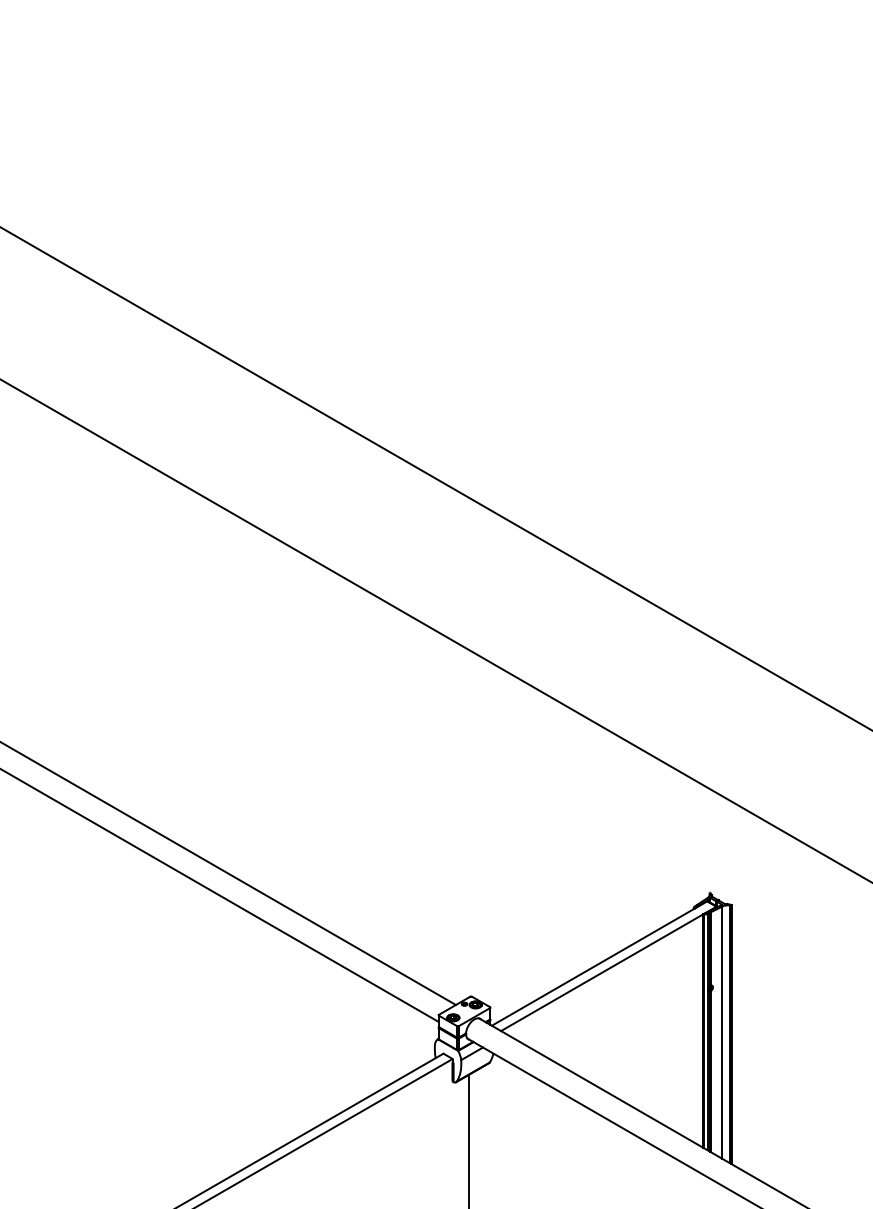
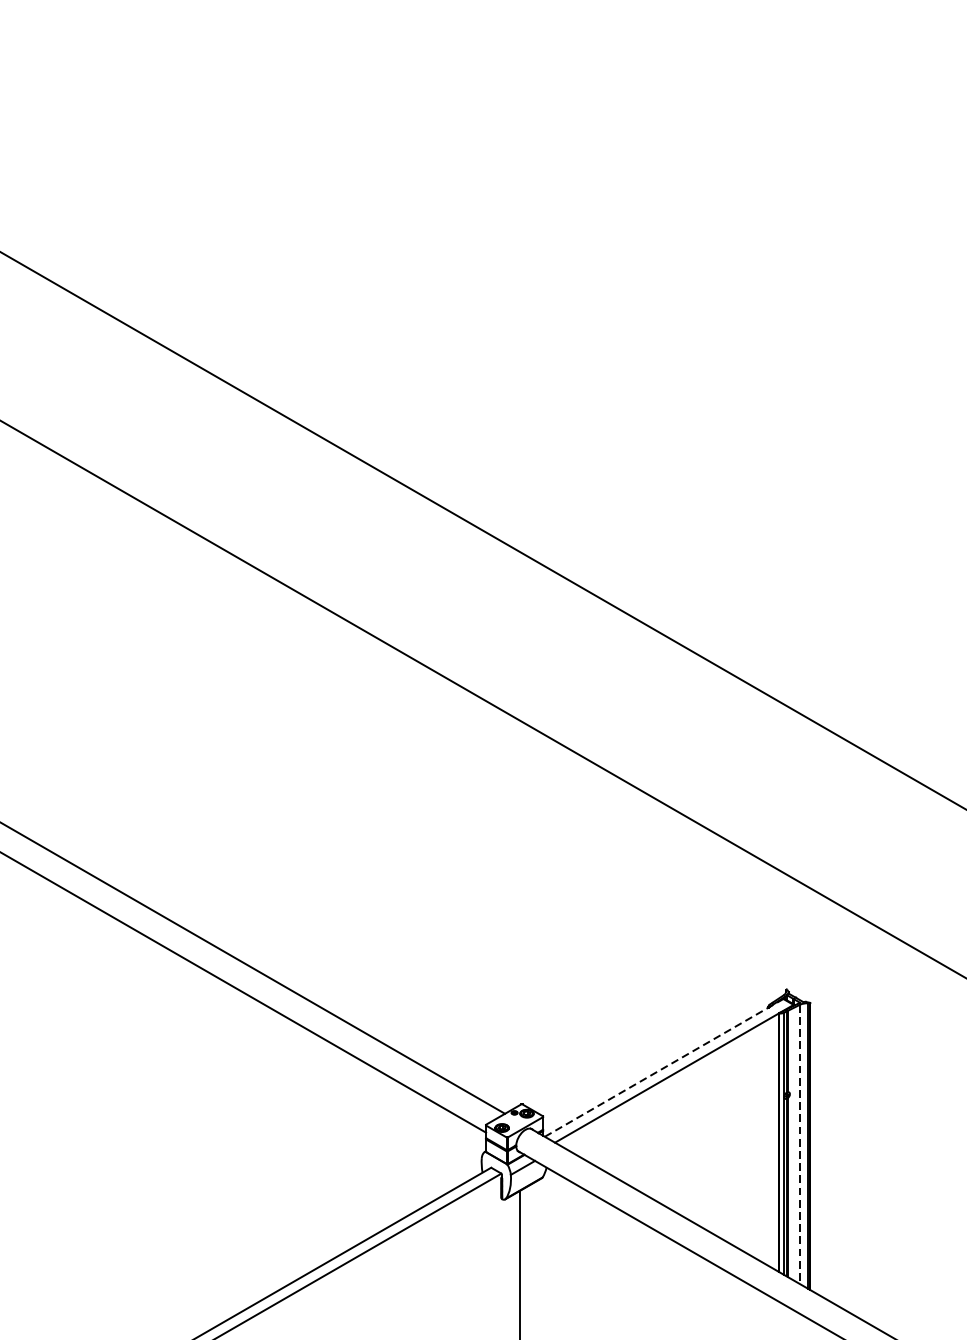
line: (599, 963) -> (664, 1067), solid -> dashed
line: (722, 1033) -> (800, 1145), solid -> dashed

